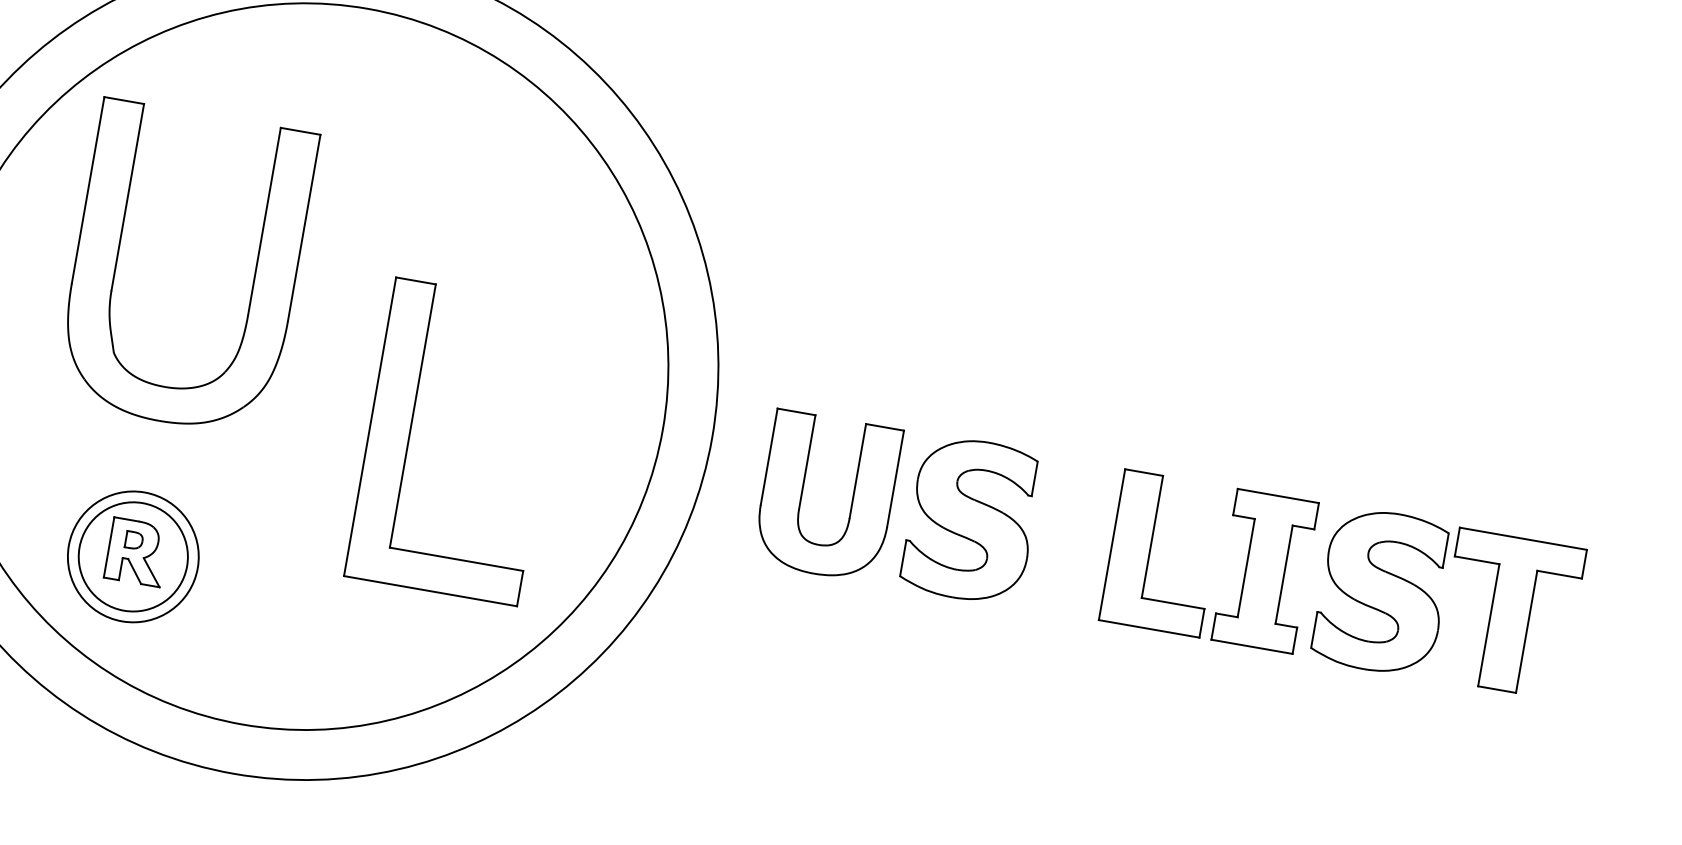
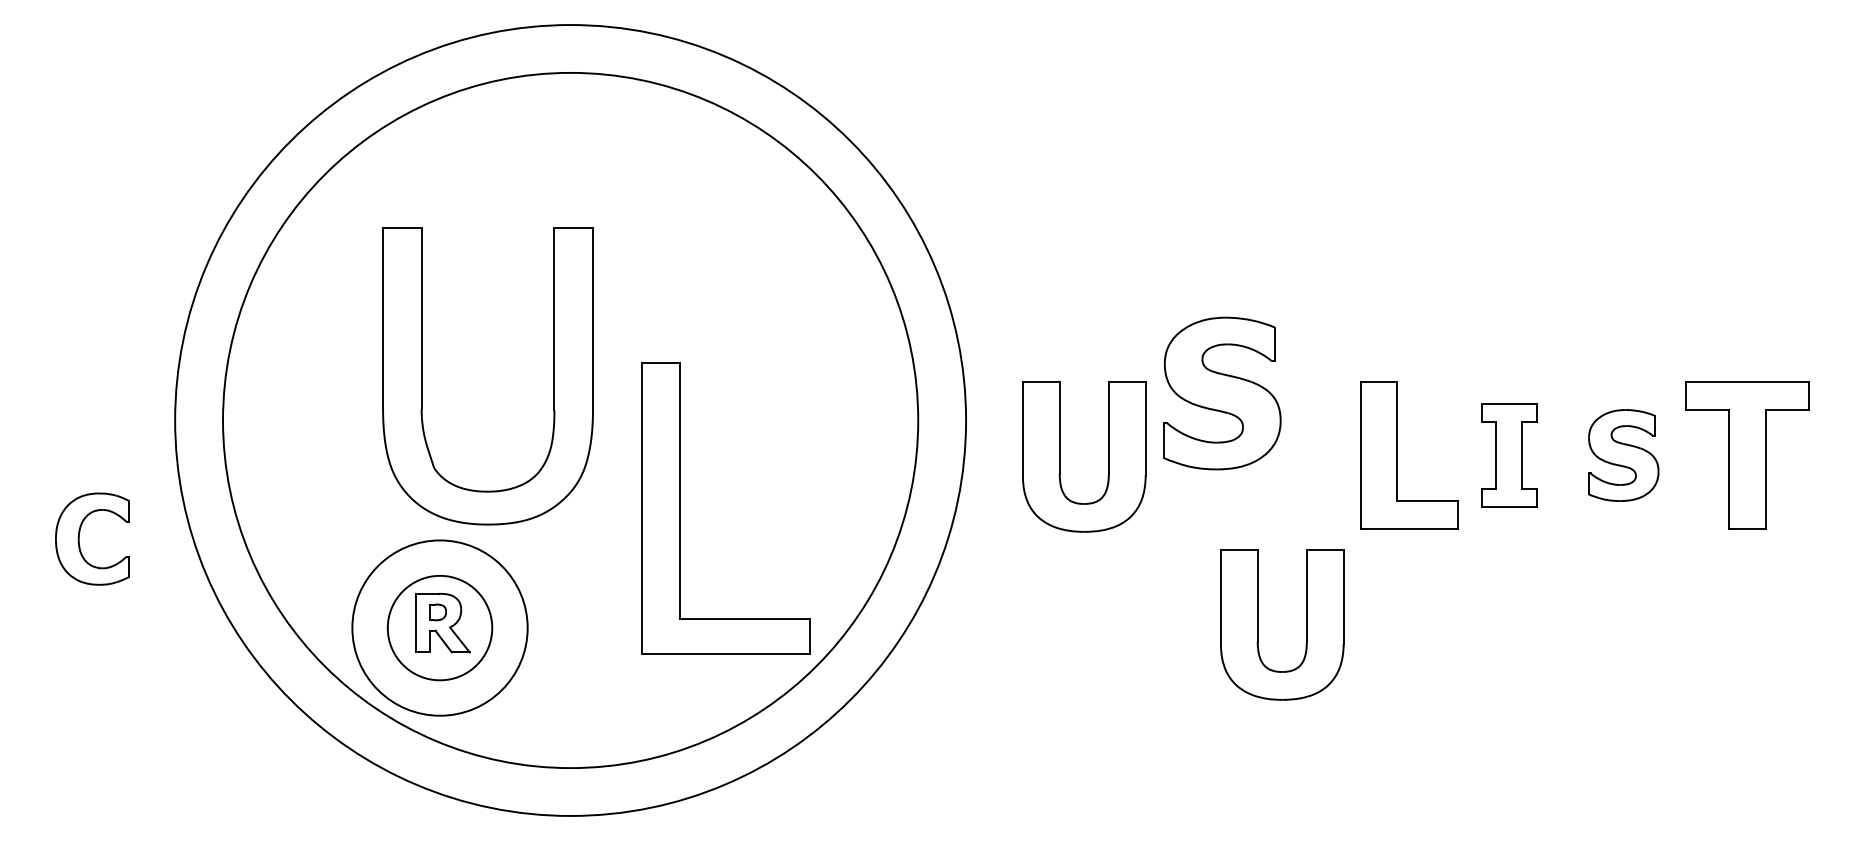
part: (118, 256) -> (422, 376), moved
part: (409, 433) -> (680, 508), moved
part: (971, 520) -> (1222, 393), moved
circle: (132, 556) -> (439, 627), size x1.4
part: (1265, 571) -> (1509, 455), size x0.7
part: (1382, 591) -> (1623, 455), size x0.6
part: (976, 700) -> (1258, 624), added

